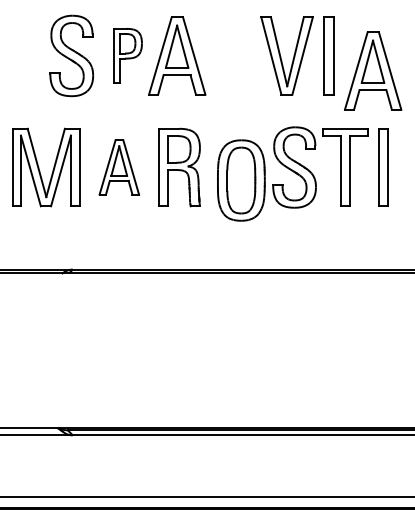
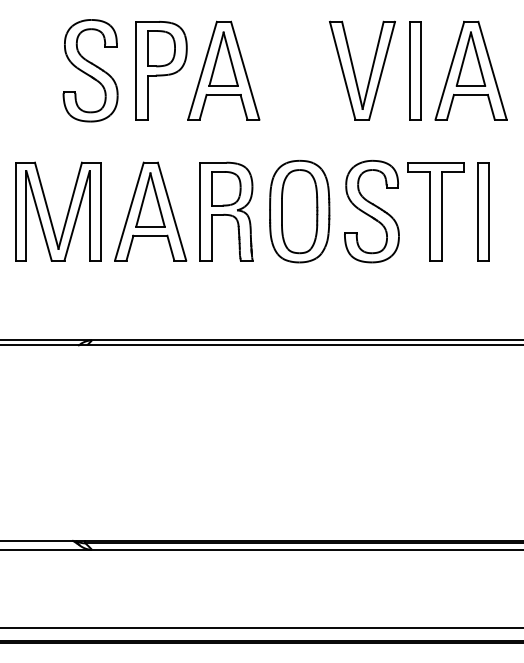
part: (127, 55) -> (161, 70), size x1.43
part: (373, 70) -> (471, 70), moved
part: (119, 167) -> (150, 211), size x1.43
part: (241, 180) -> (299, 211), moved

